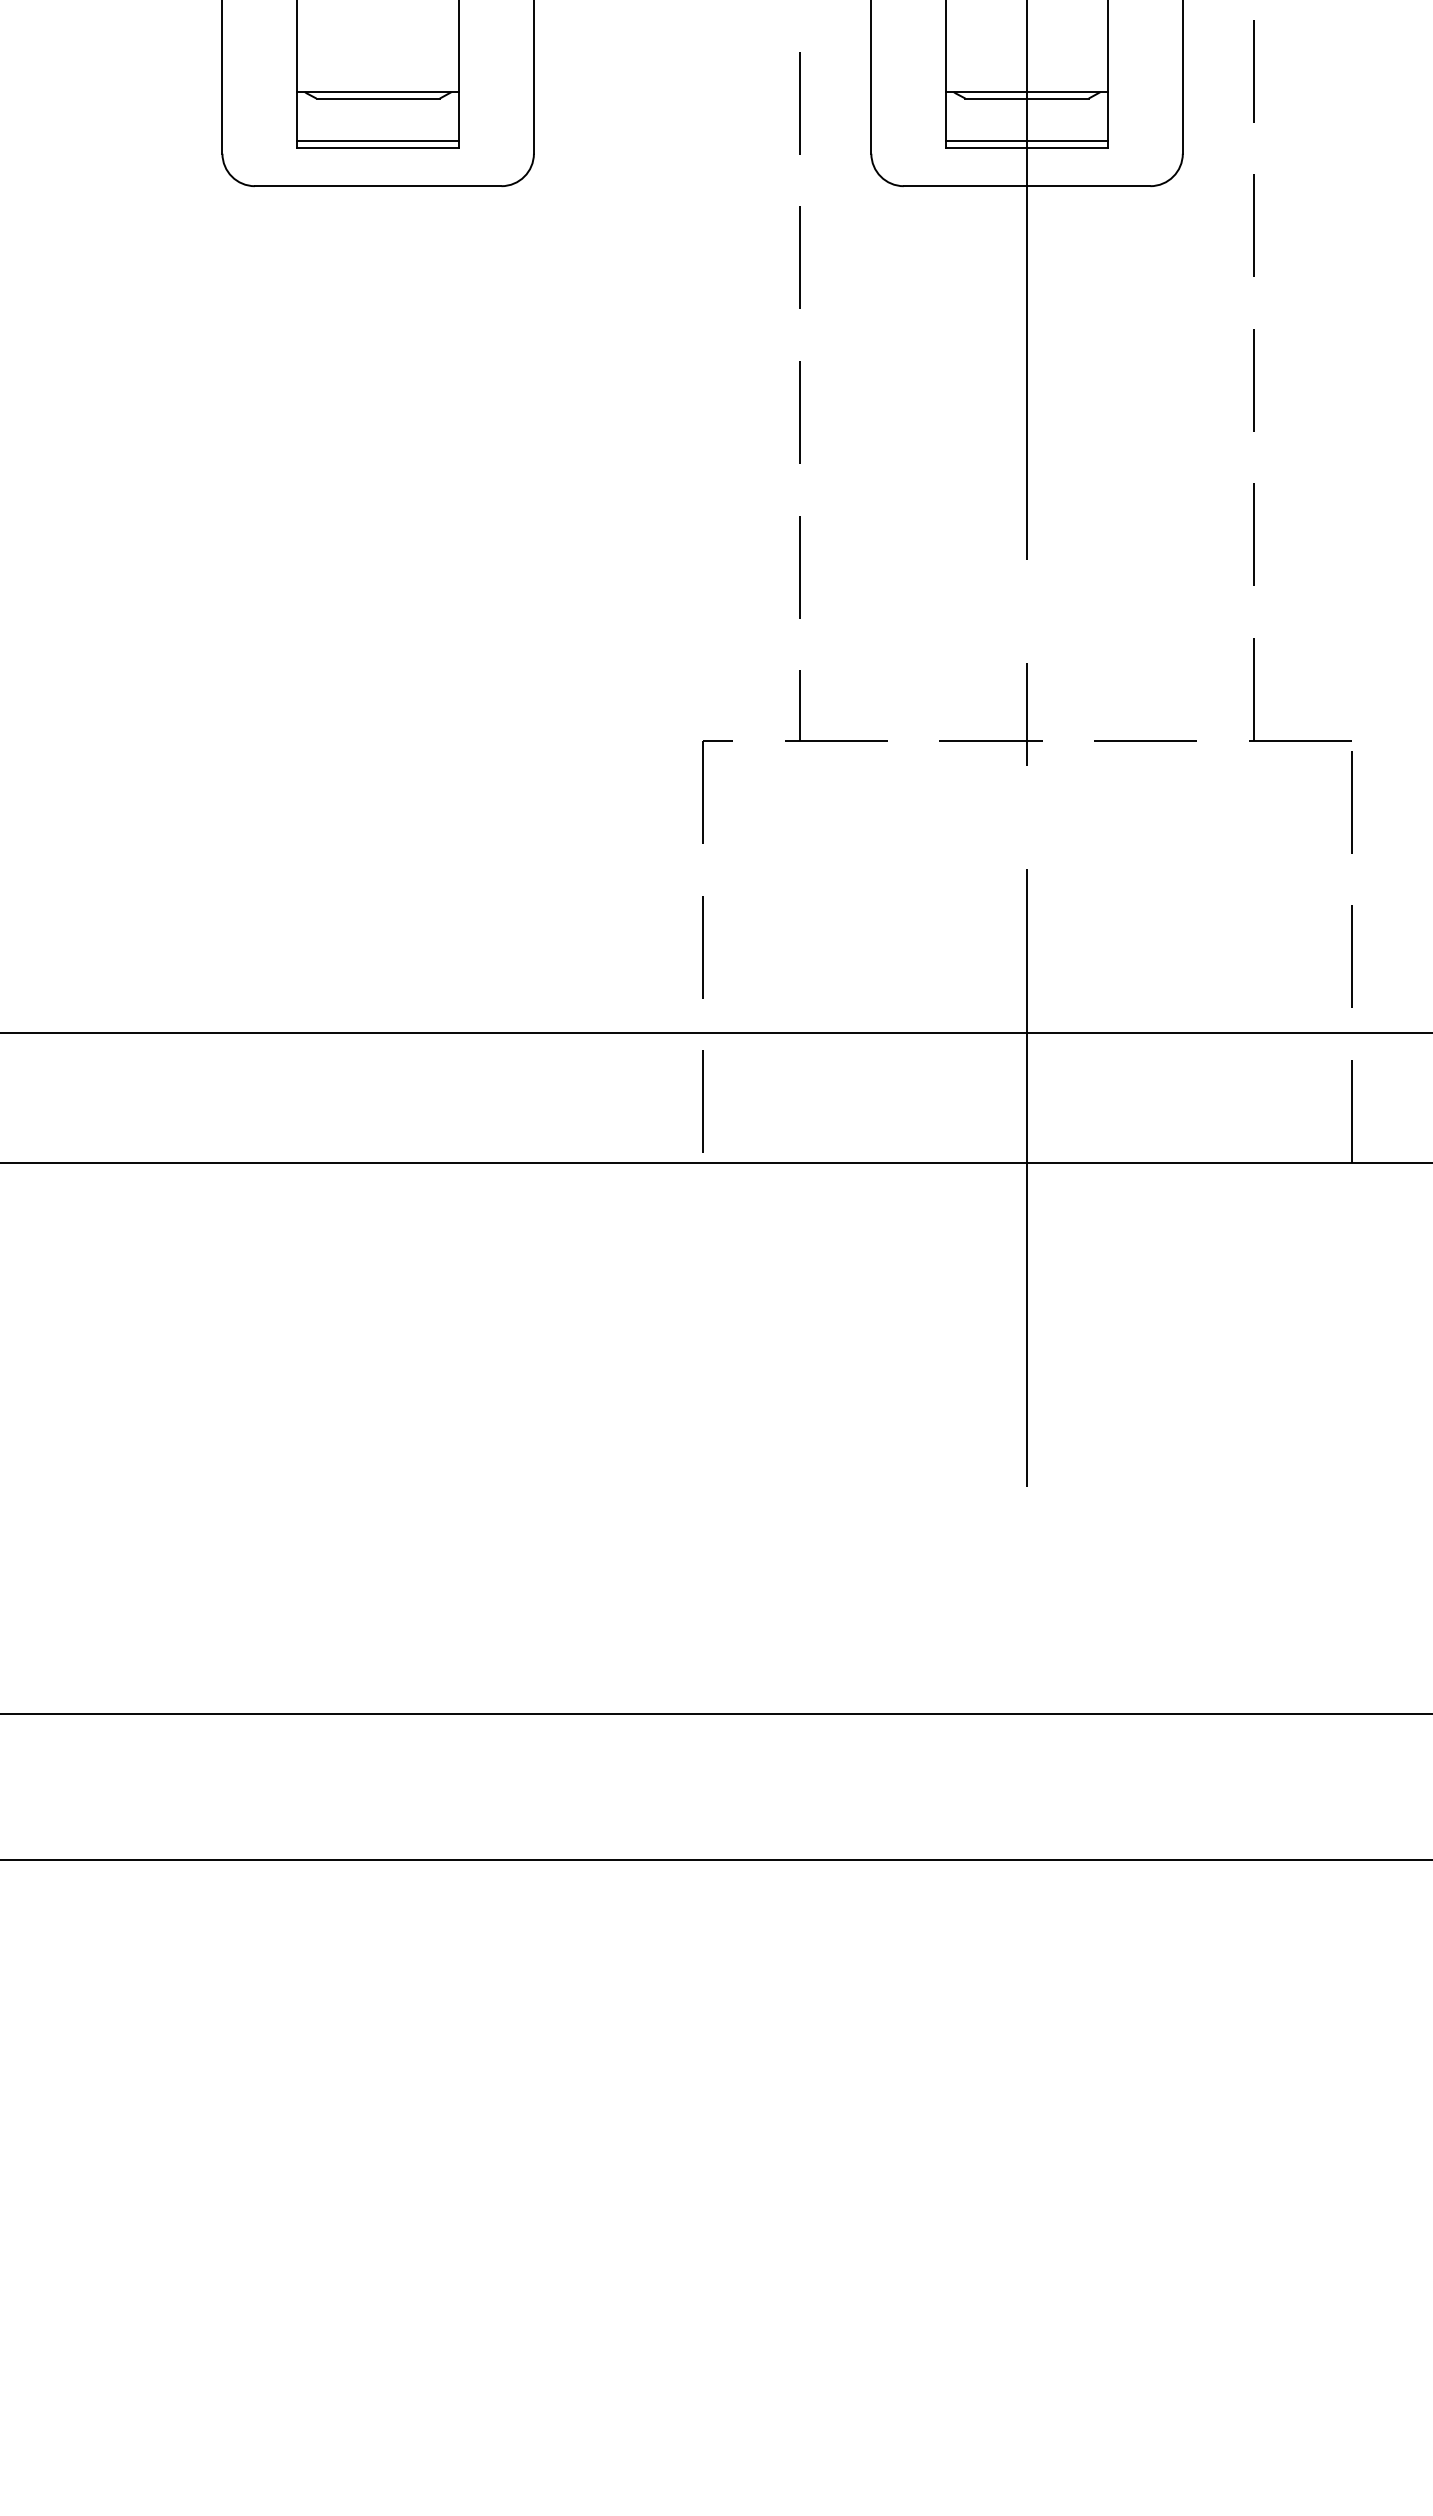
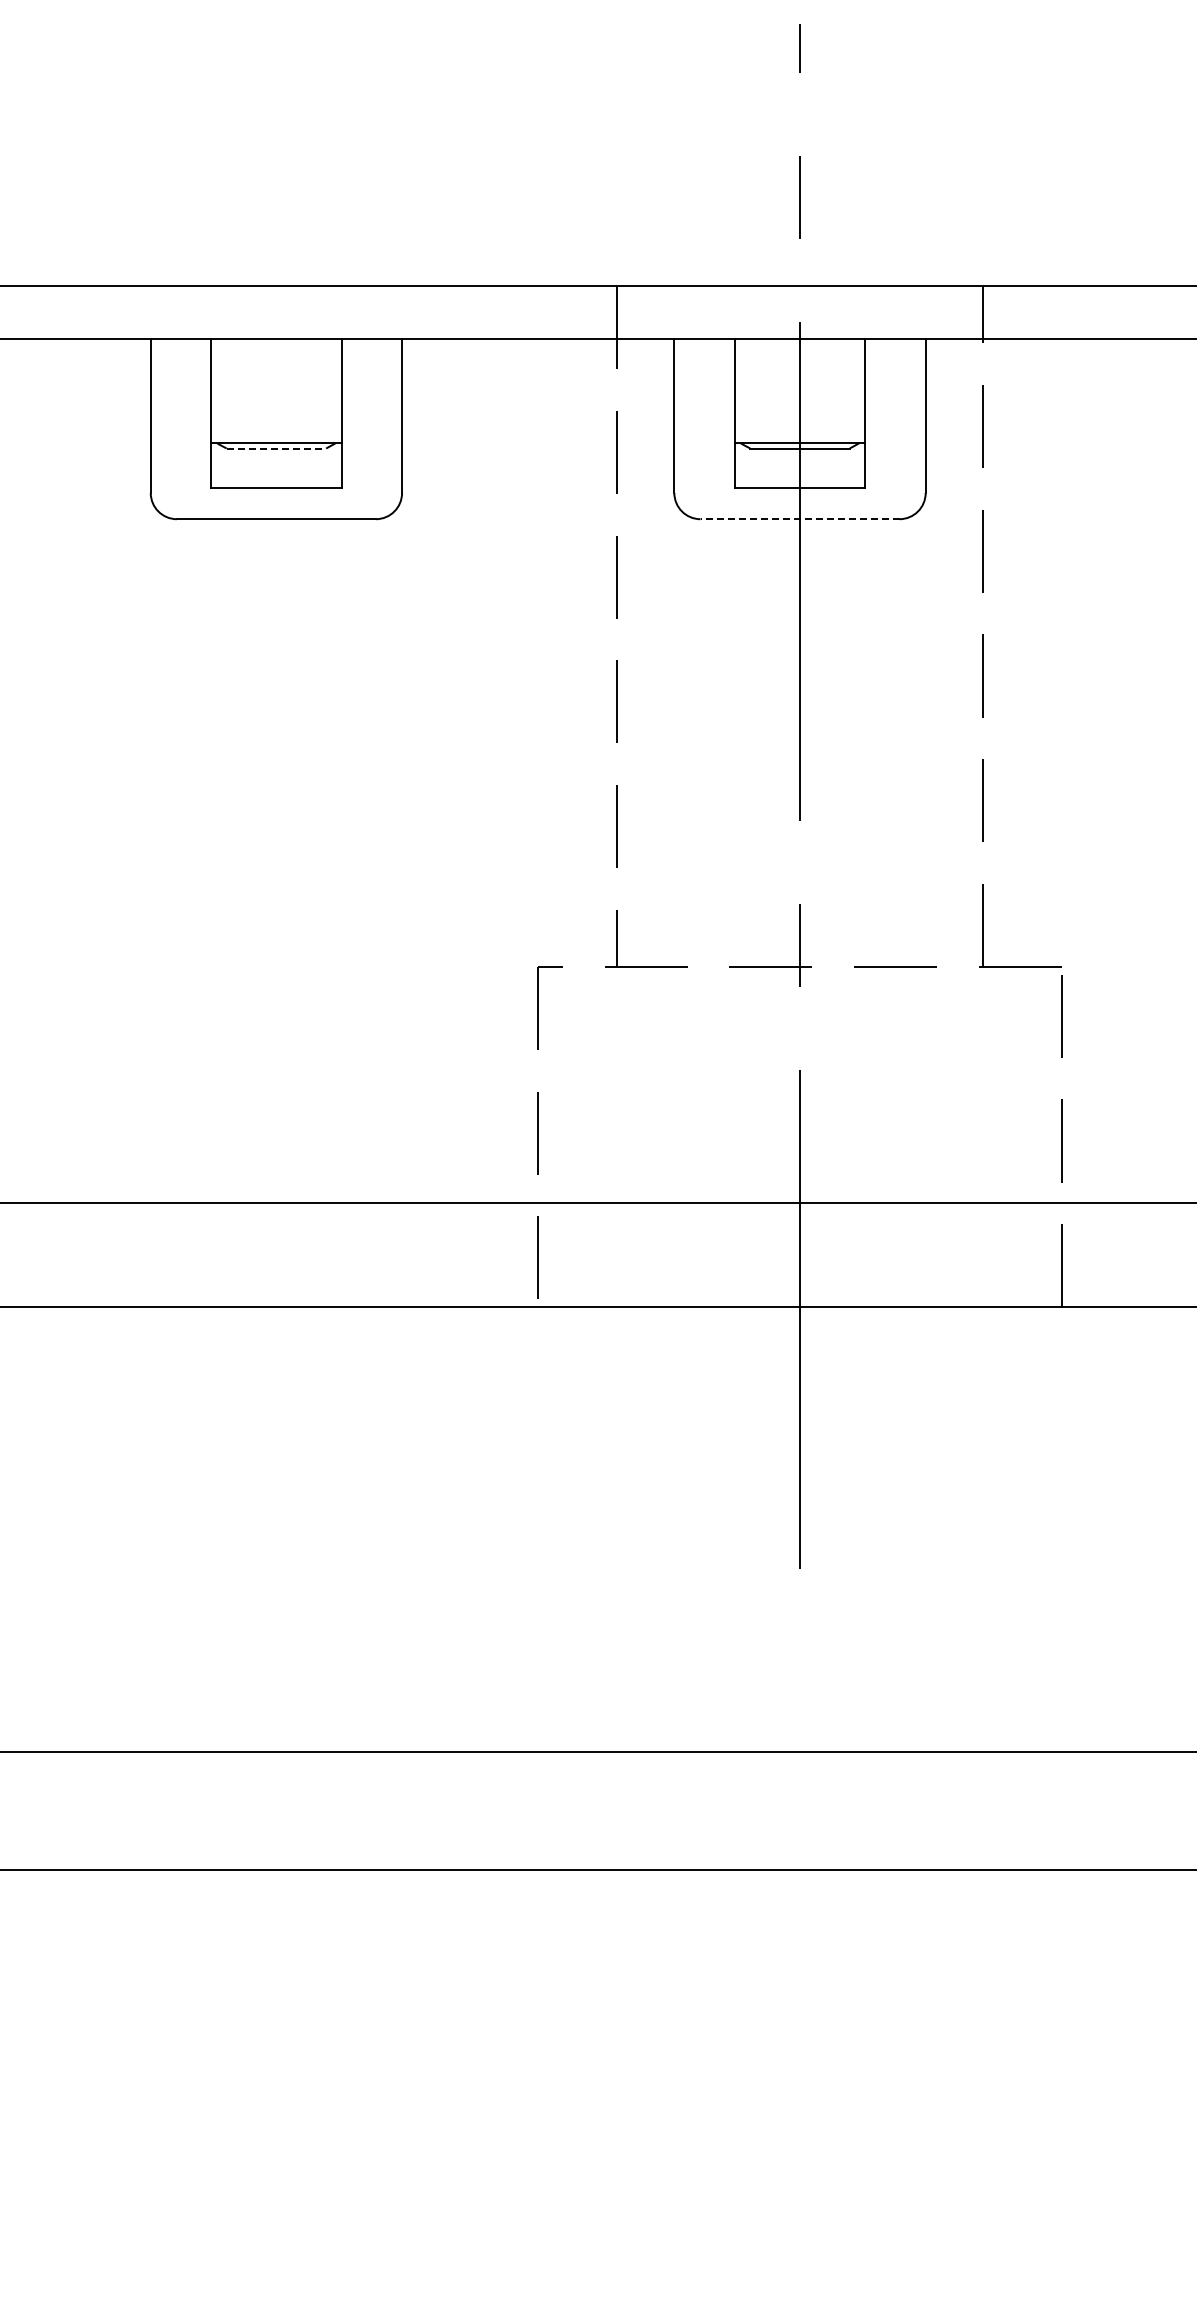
line: (378, 98) -> (276, 448), solid -> dashed
line: (377, 140) -> (275, 482), removed
line: (1026, 140) -> (799, 482), removed
line: (1026, 186) -> (799, 519), solid -> dashed

